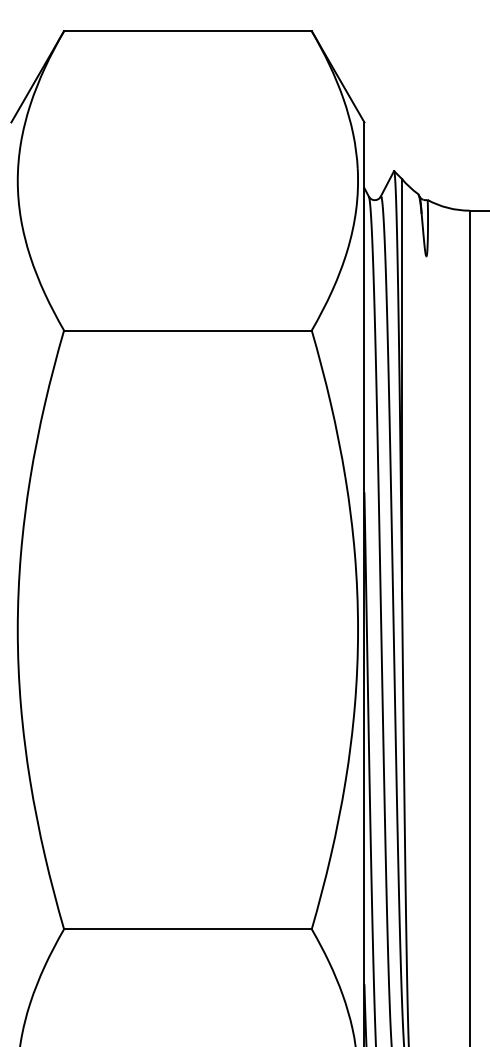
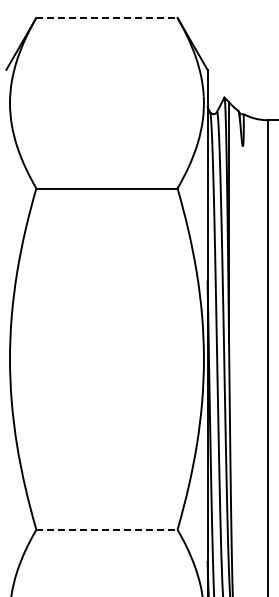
line: (187, 30) -> (106, 17), solid -> dashed
line: (187, 928) -> (106, 529), solid -> dashed

